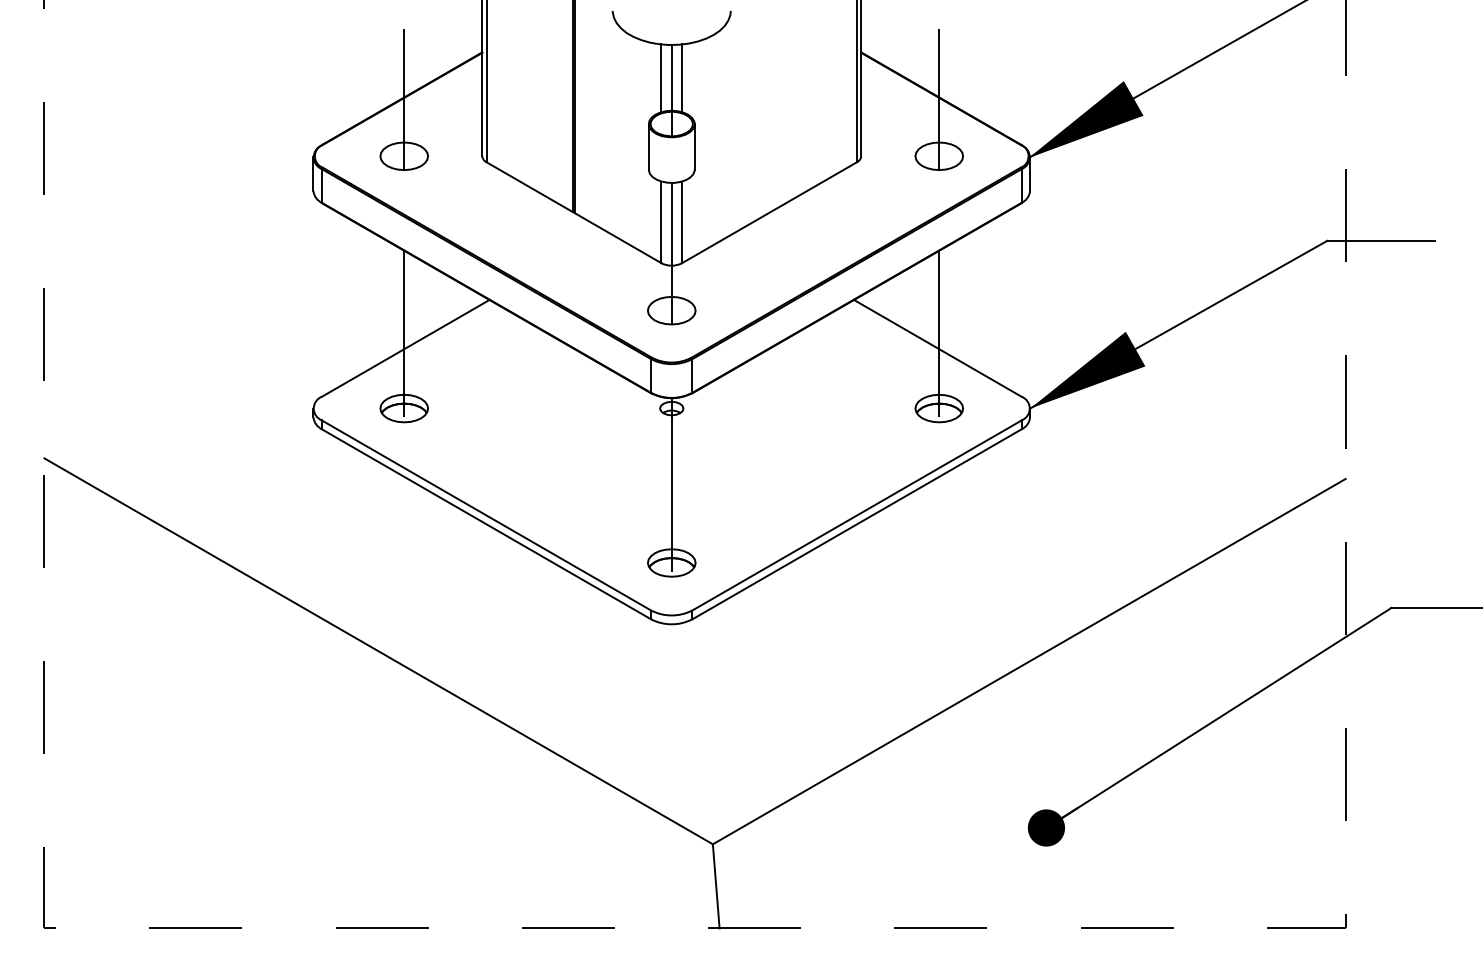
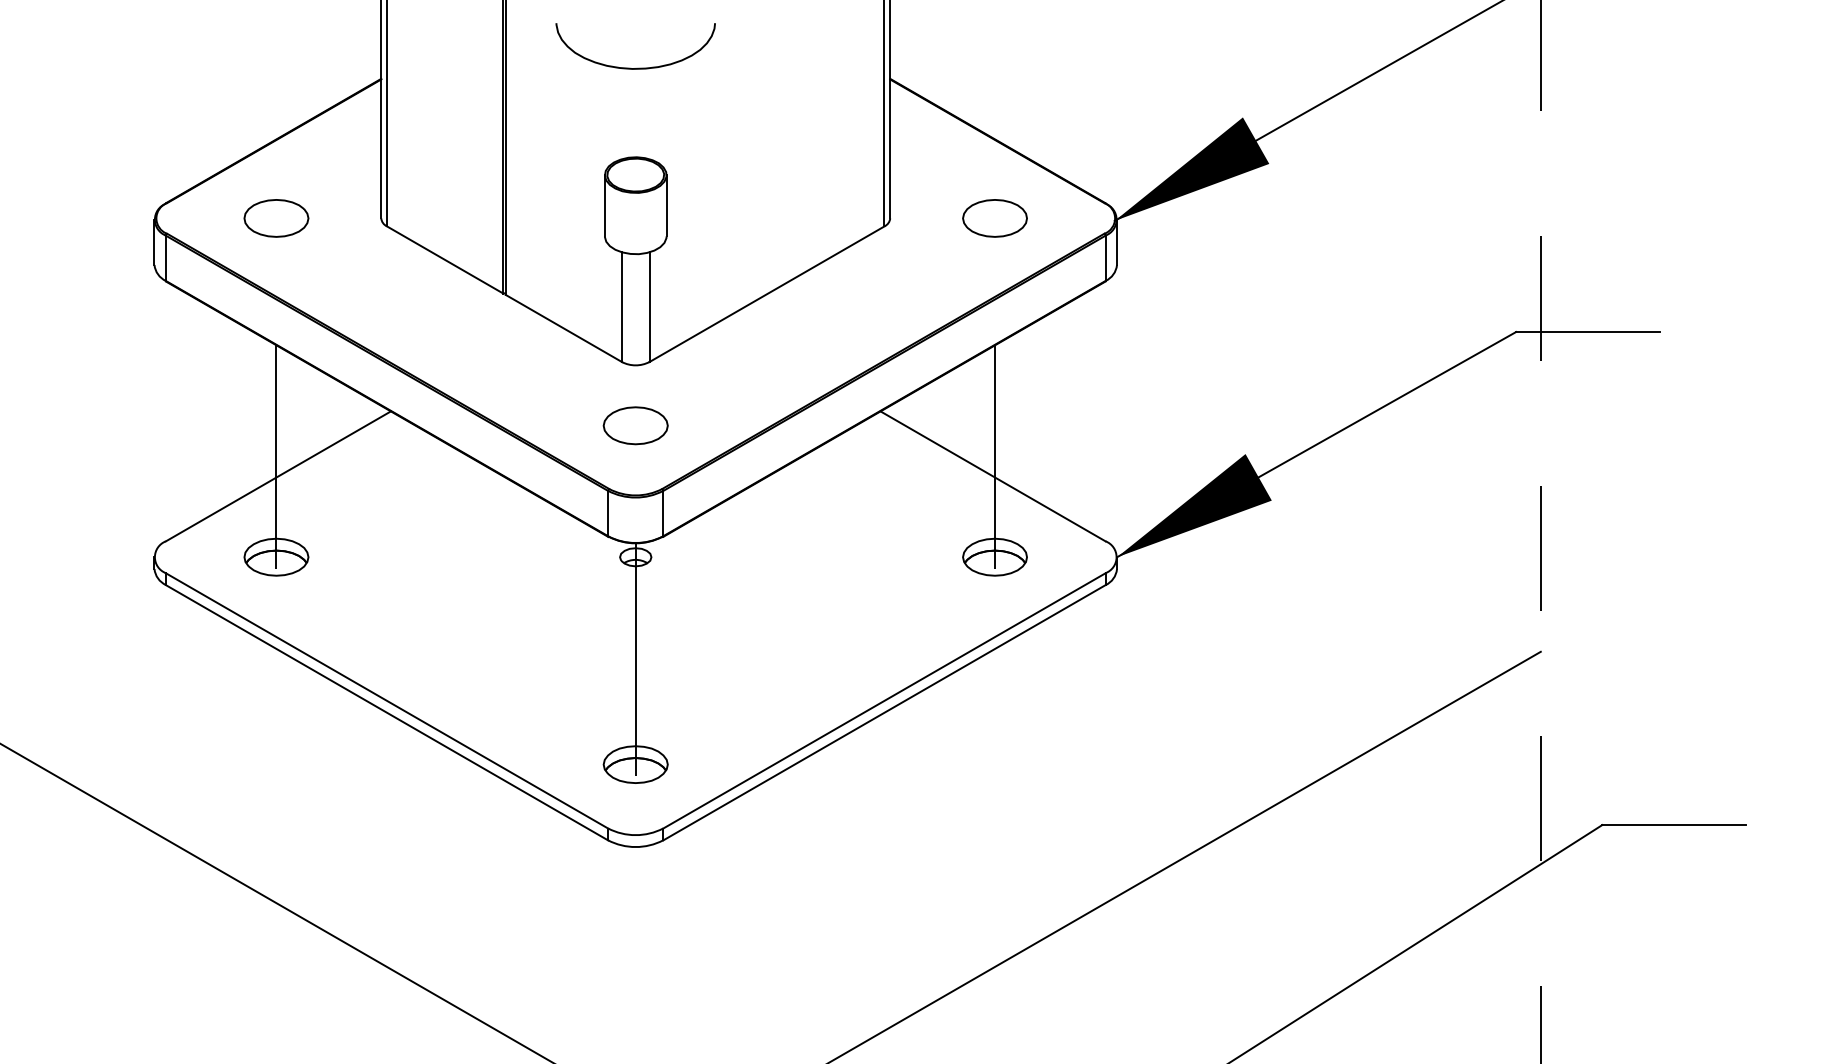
line: (661, 78) -> (621, 113), removed
line: (682, 78) -> (650, 113), removed
line: (671, 90) -> (635, 130), removed
line: (404, 99) -> (276, 142), removed
line: (939, 99) -> (995, 142), removed
line: (671, 253) -> (635, 348), removed

